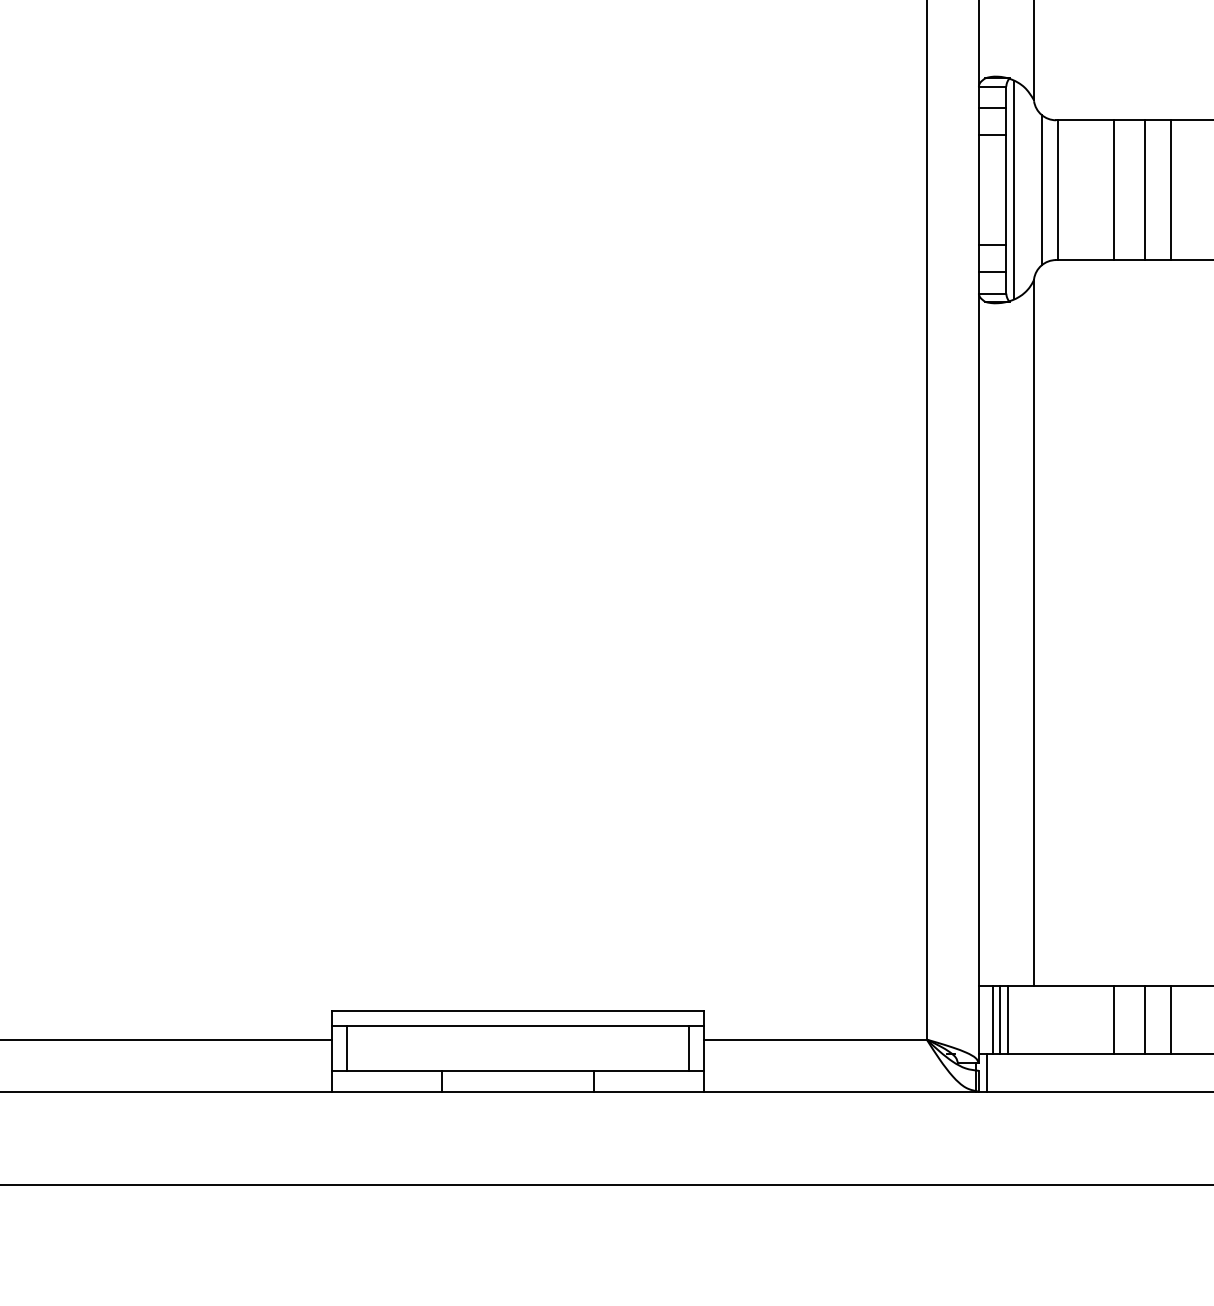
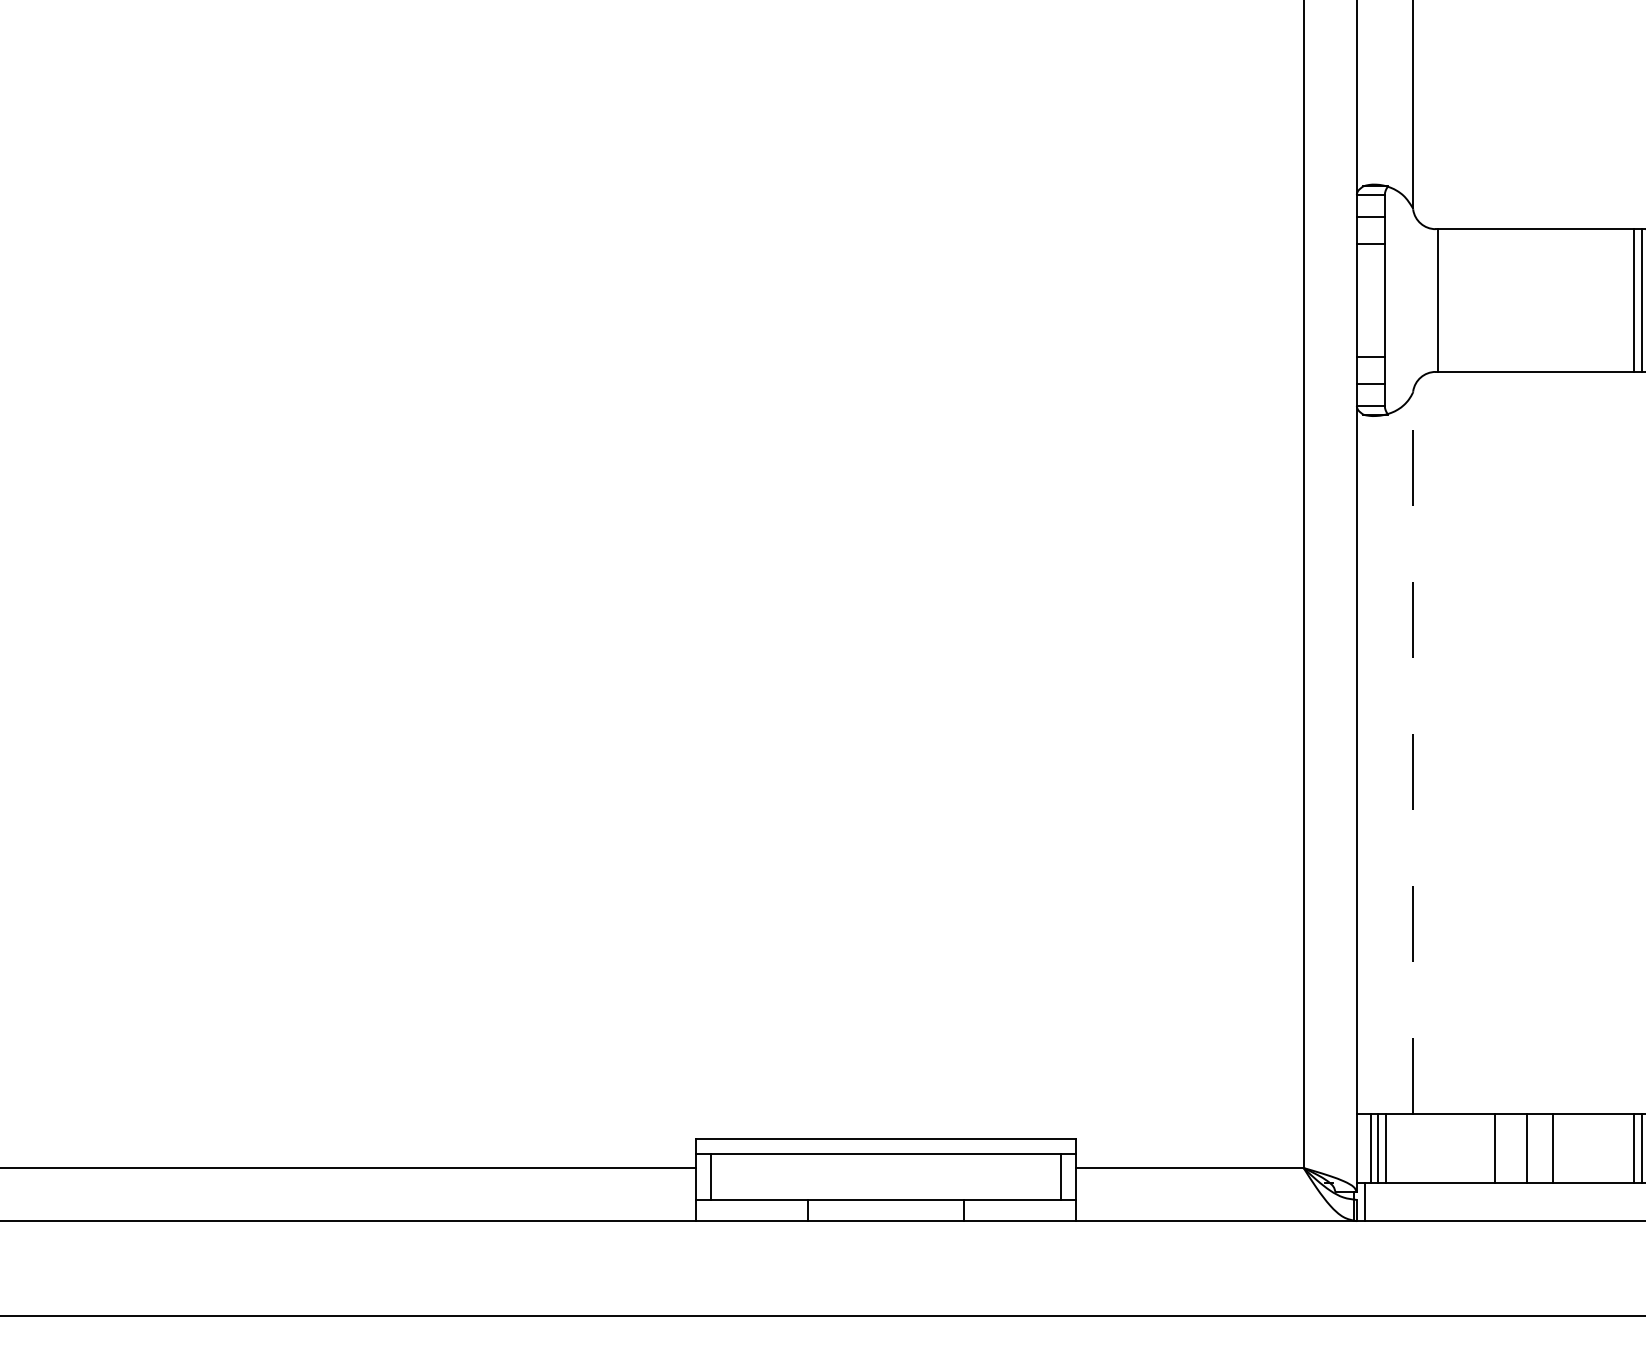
line: (1014, 189) -> (1393, 299), removed
line: (1042, 190) -> (1421, 300), removed
line: (1114, 190) -> (1495, 300), removed
line: (1145, 190) -> (1526, 300), removed
line: (1171, 190) -> (1553, 300), removed
line: (1033, 633) -> (1412, 753), solid -> dashed

